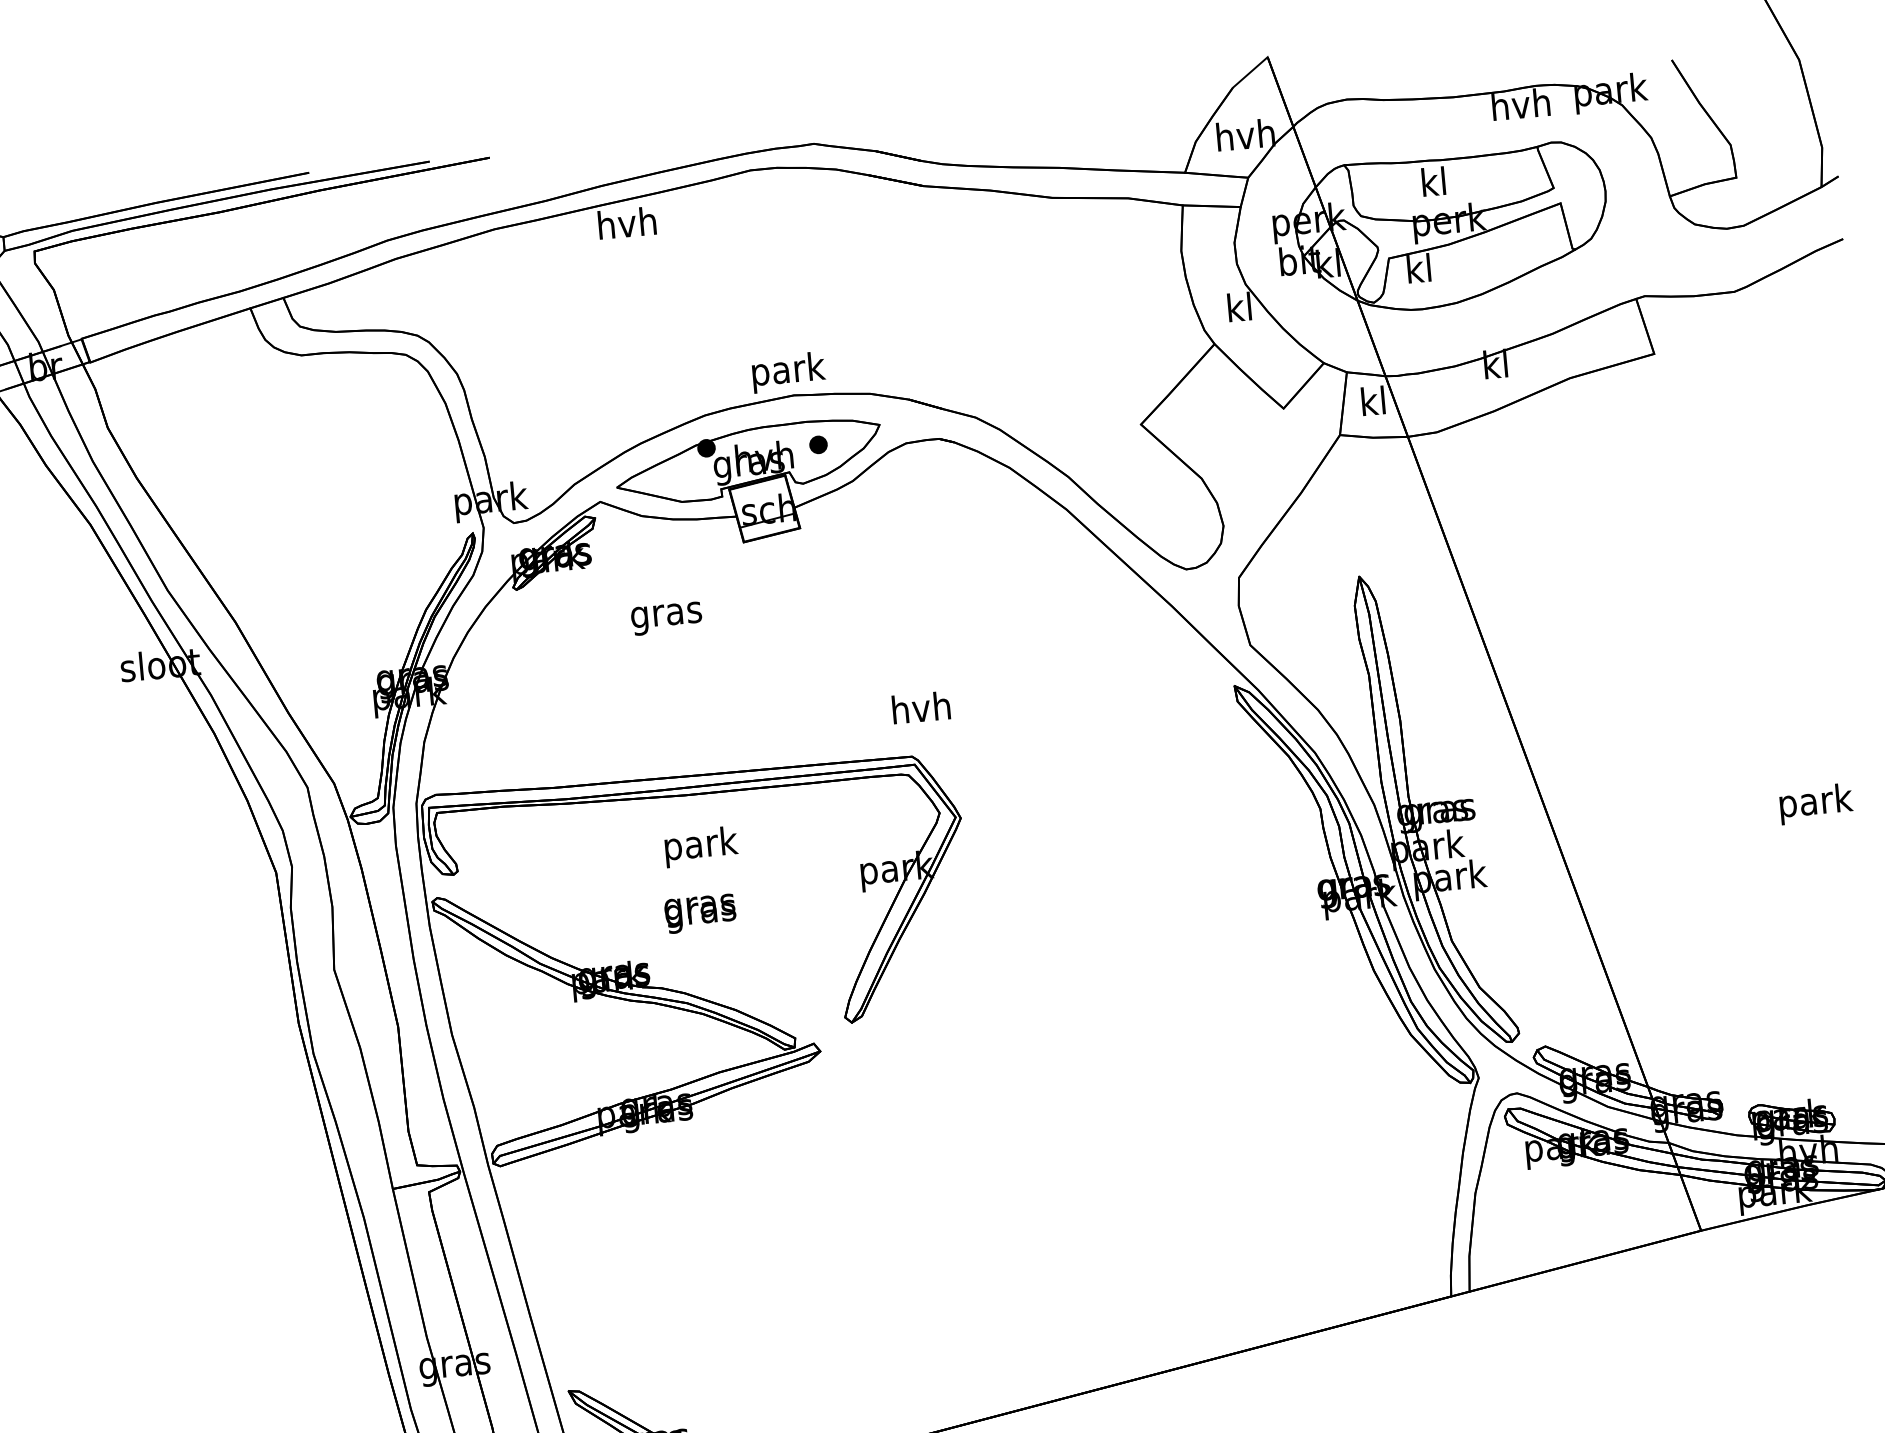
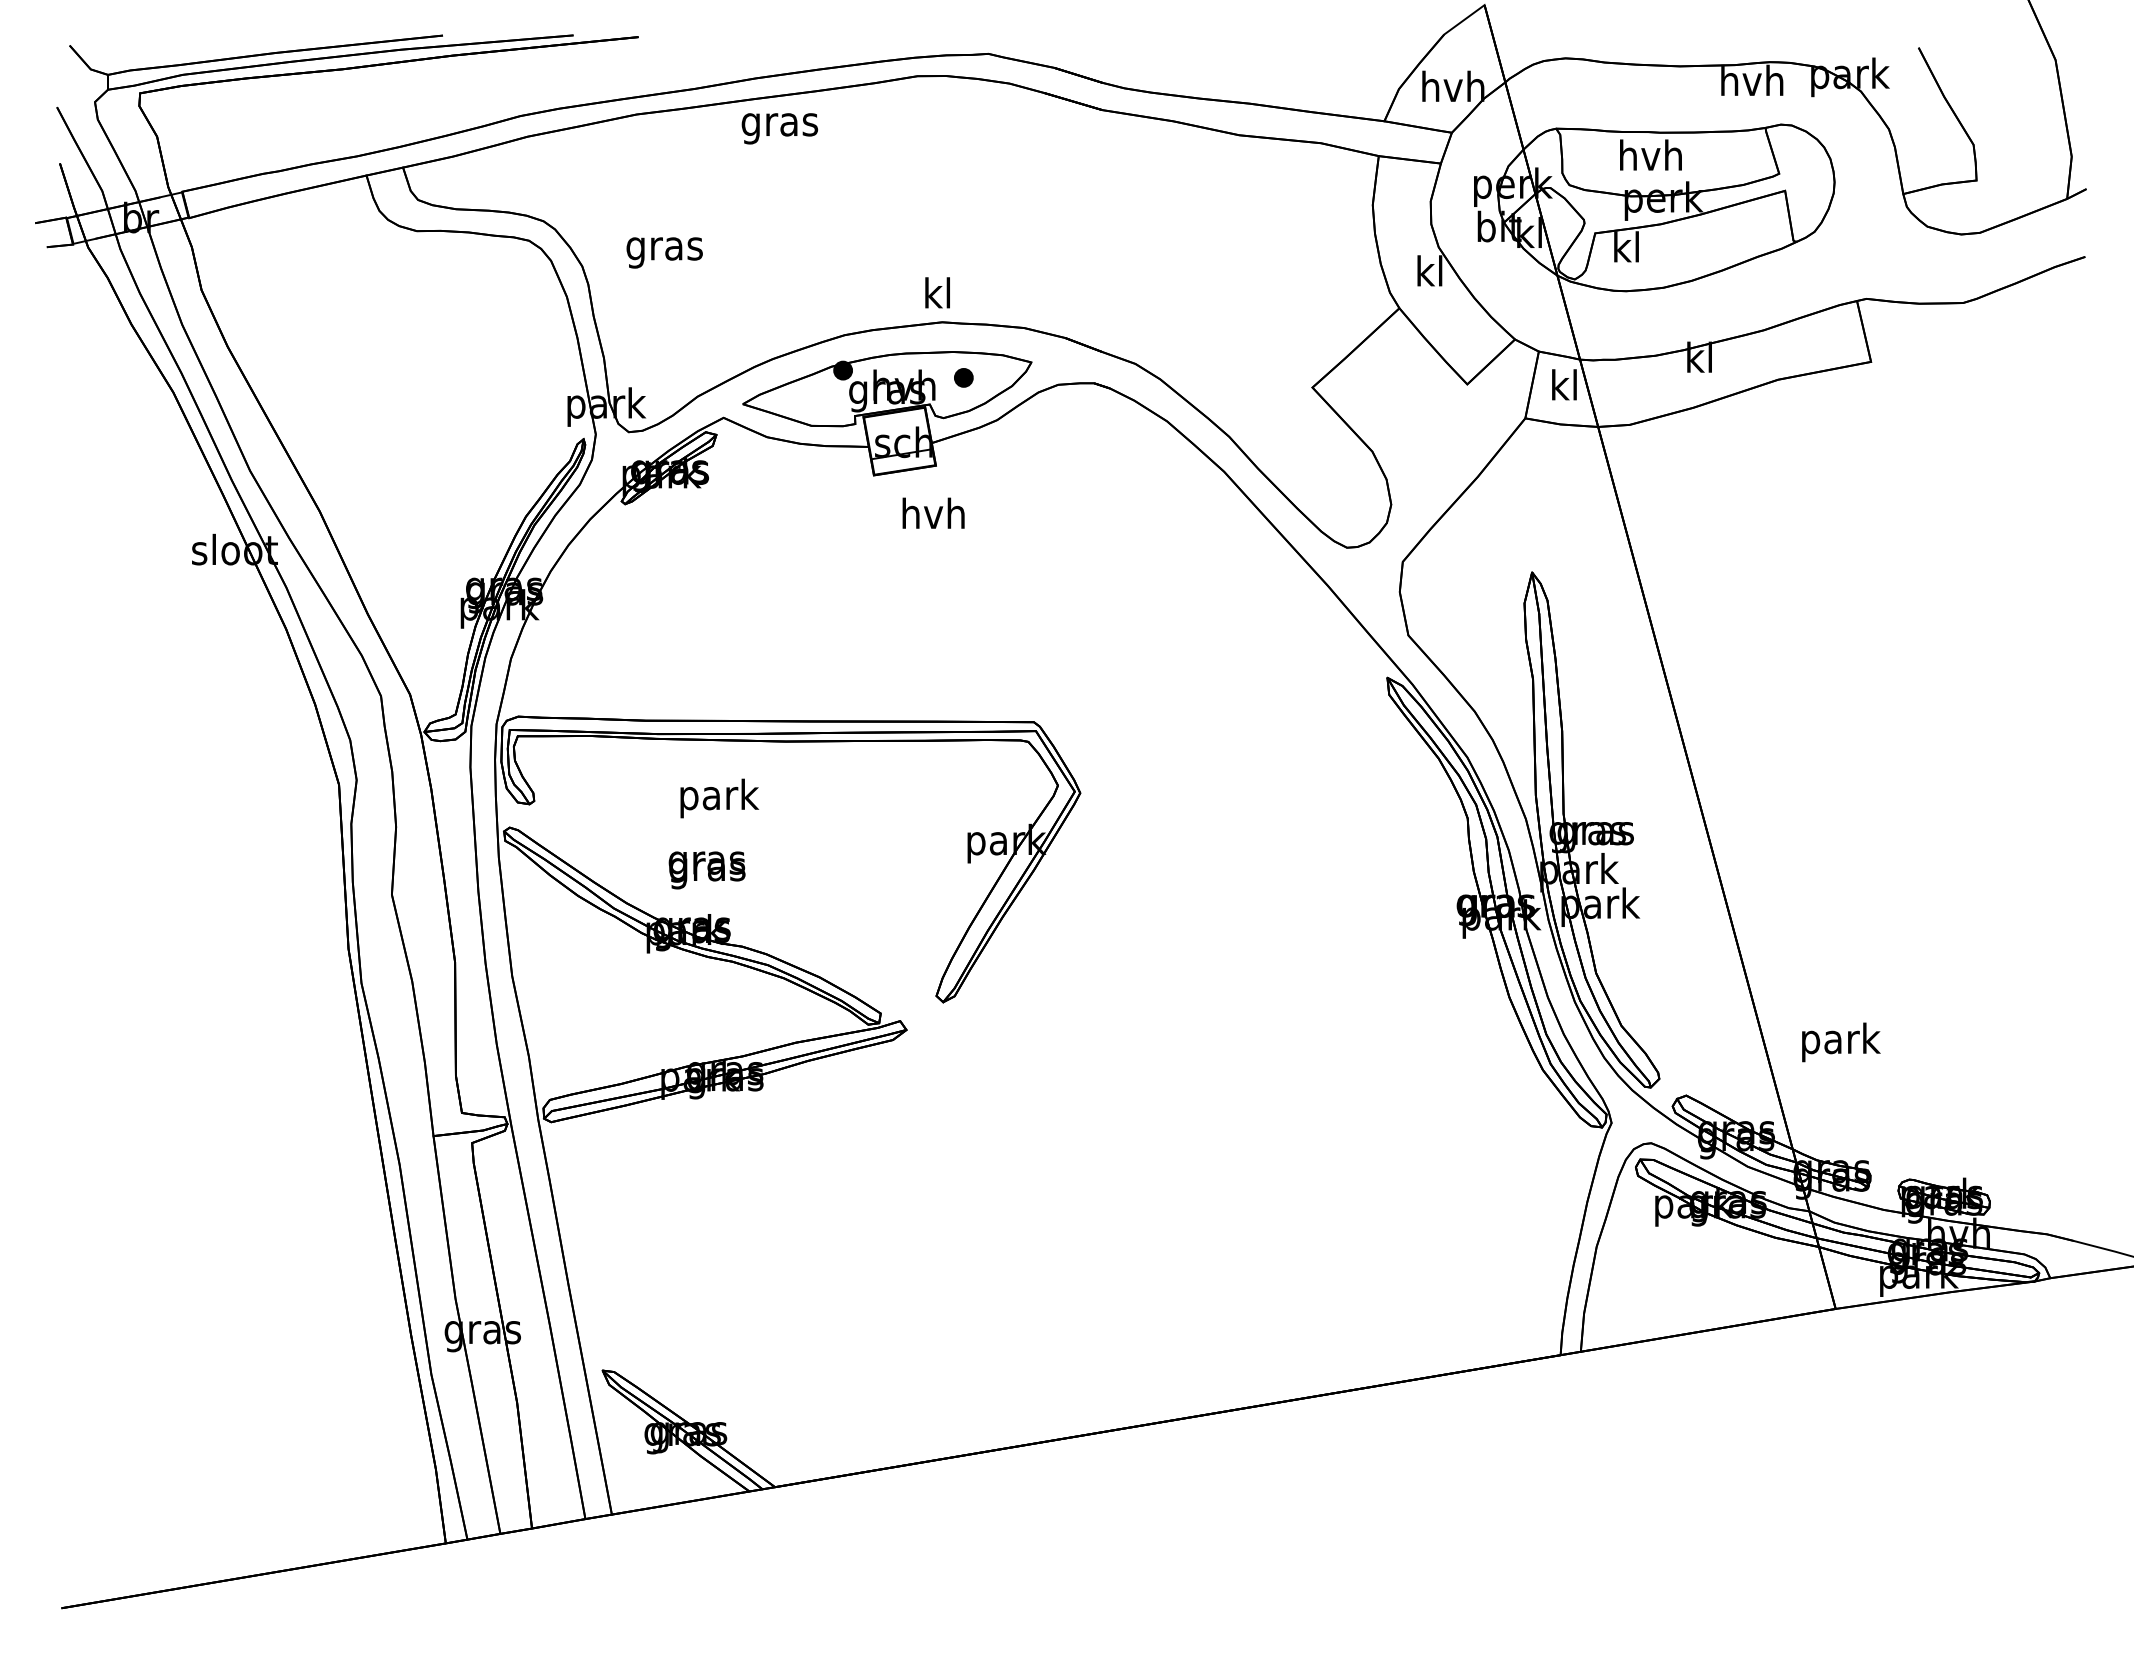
text: (1433, 181) -> (1650, 154), kl -> hvh
text: (627, 226) -> (779, 124), hvh -> gras
text: (788, 371) -> (938, 296), park -> kl
text: (666, 618) -> (664, 252), moved
text: (921, 706) -> (933, 512), moved
text: (1816, 803) -> (1841, 1042), moved
text: (701, 846) -> (719, 798), moved
text: (699, 913) -> (706, 870), moved

